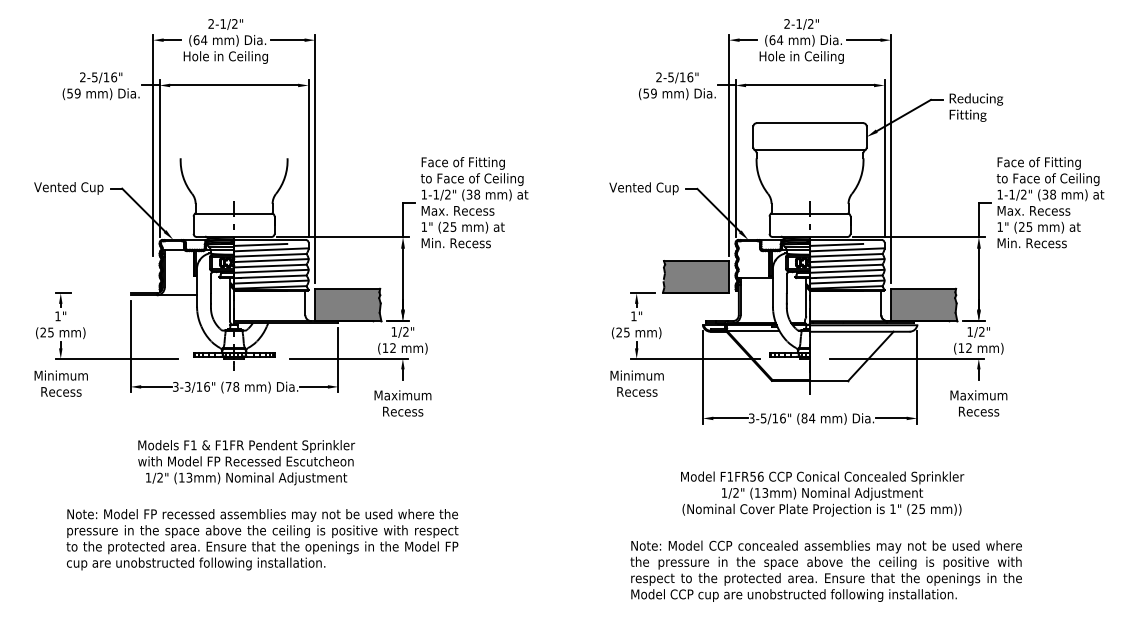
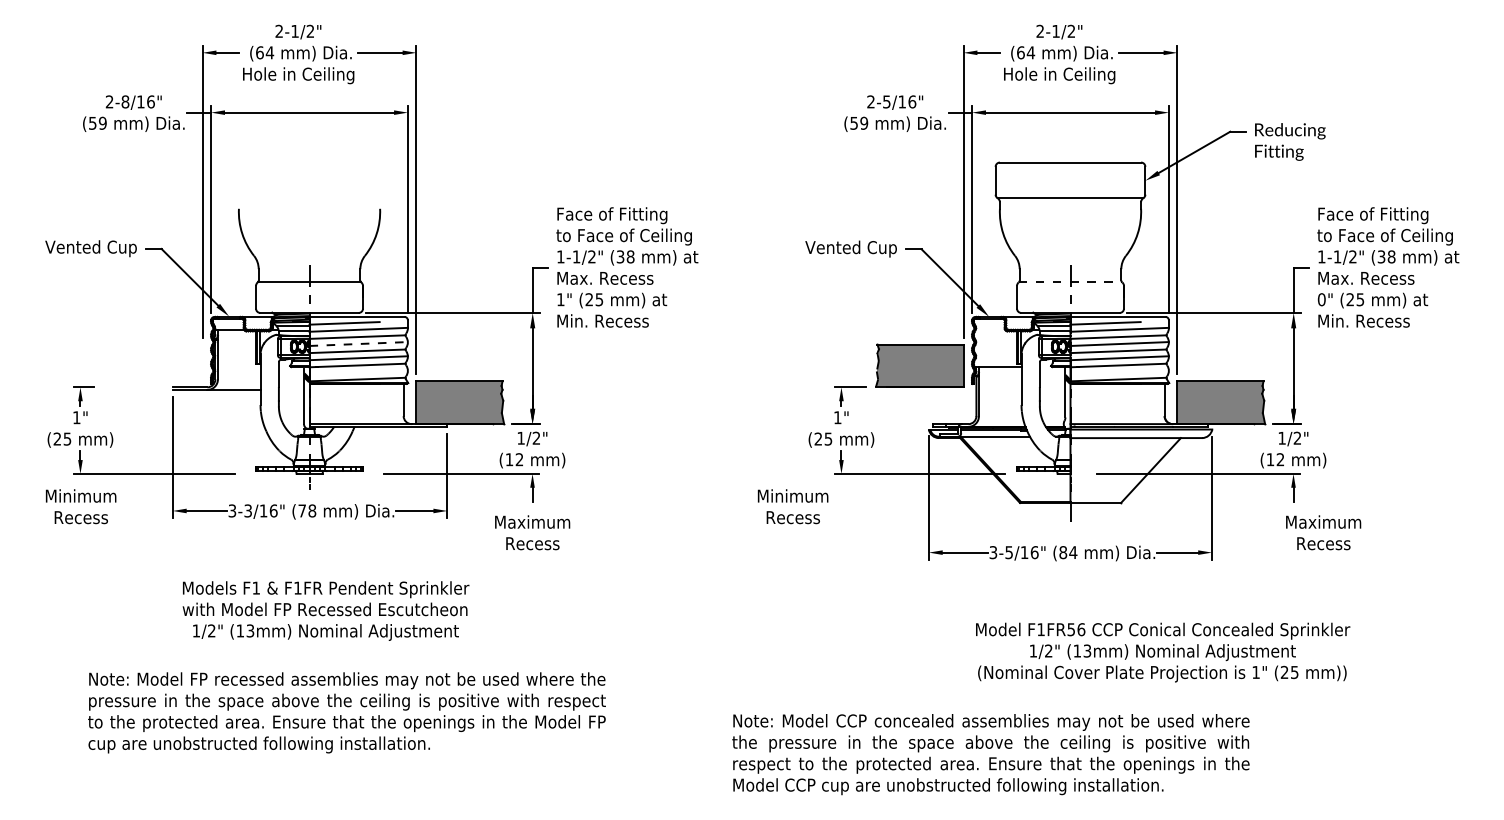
text: (94, 77) -> (125, 101), 2-5/16" -> 2-8/16"
line: (810, 214) -> (1070, 282), solid -> dashed
text: (999, 226) -> (1321, 299), 1" -> 0"
line: (271, 260) -> (359, 344), solid -> dashed
line: (271, 282) -> (358, 372), removed
line: (847, 282) -> (1119, 372), removed
text: (636, 383) -> (792, 506), moved
text: (978, 403) -> (1323, 532), moved
text: (822, 494) -> (1163, 652), moved
text: (825, 571) -> (990, 754), moved

